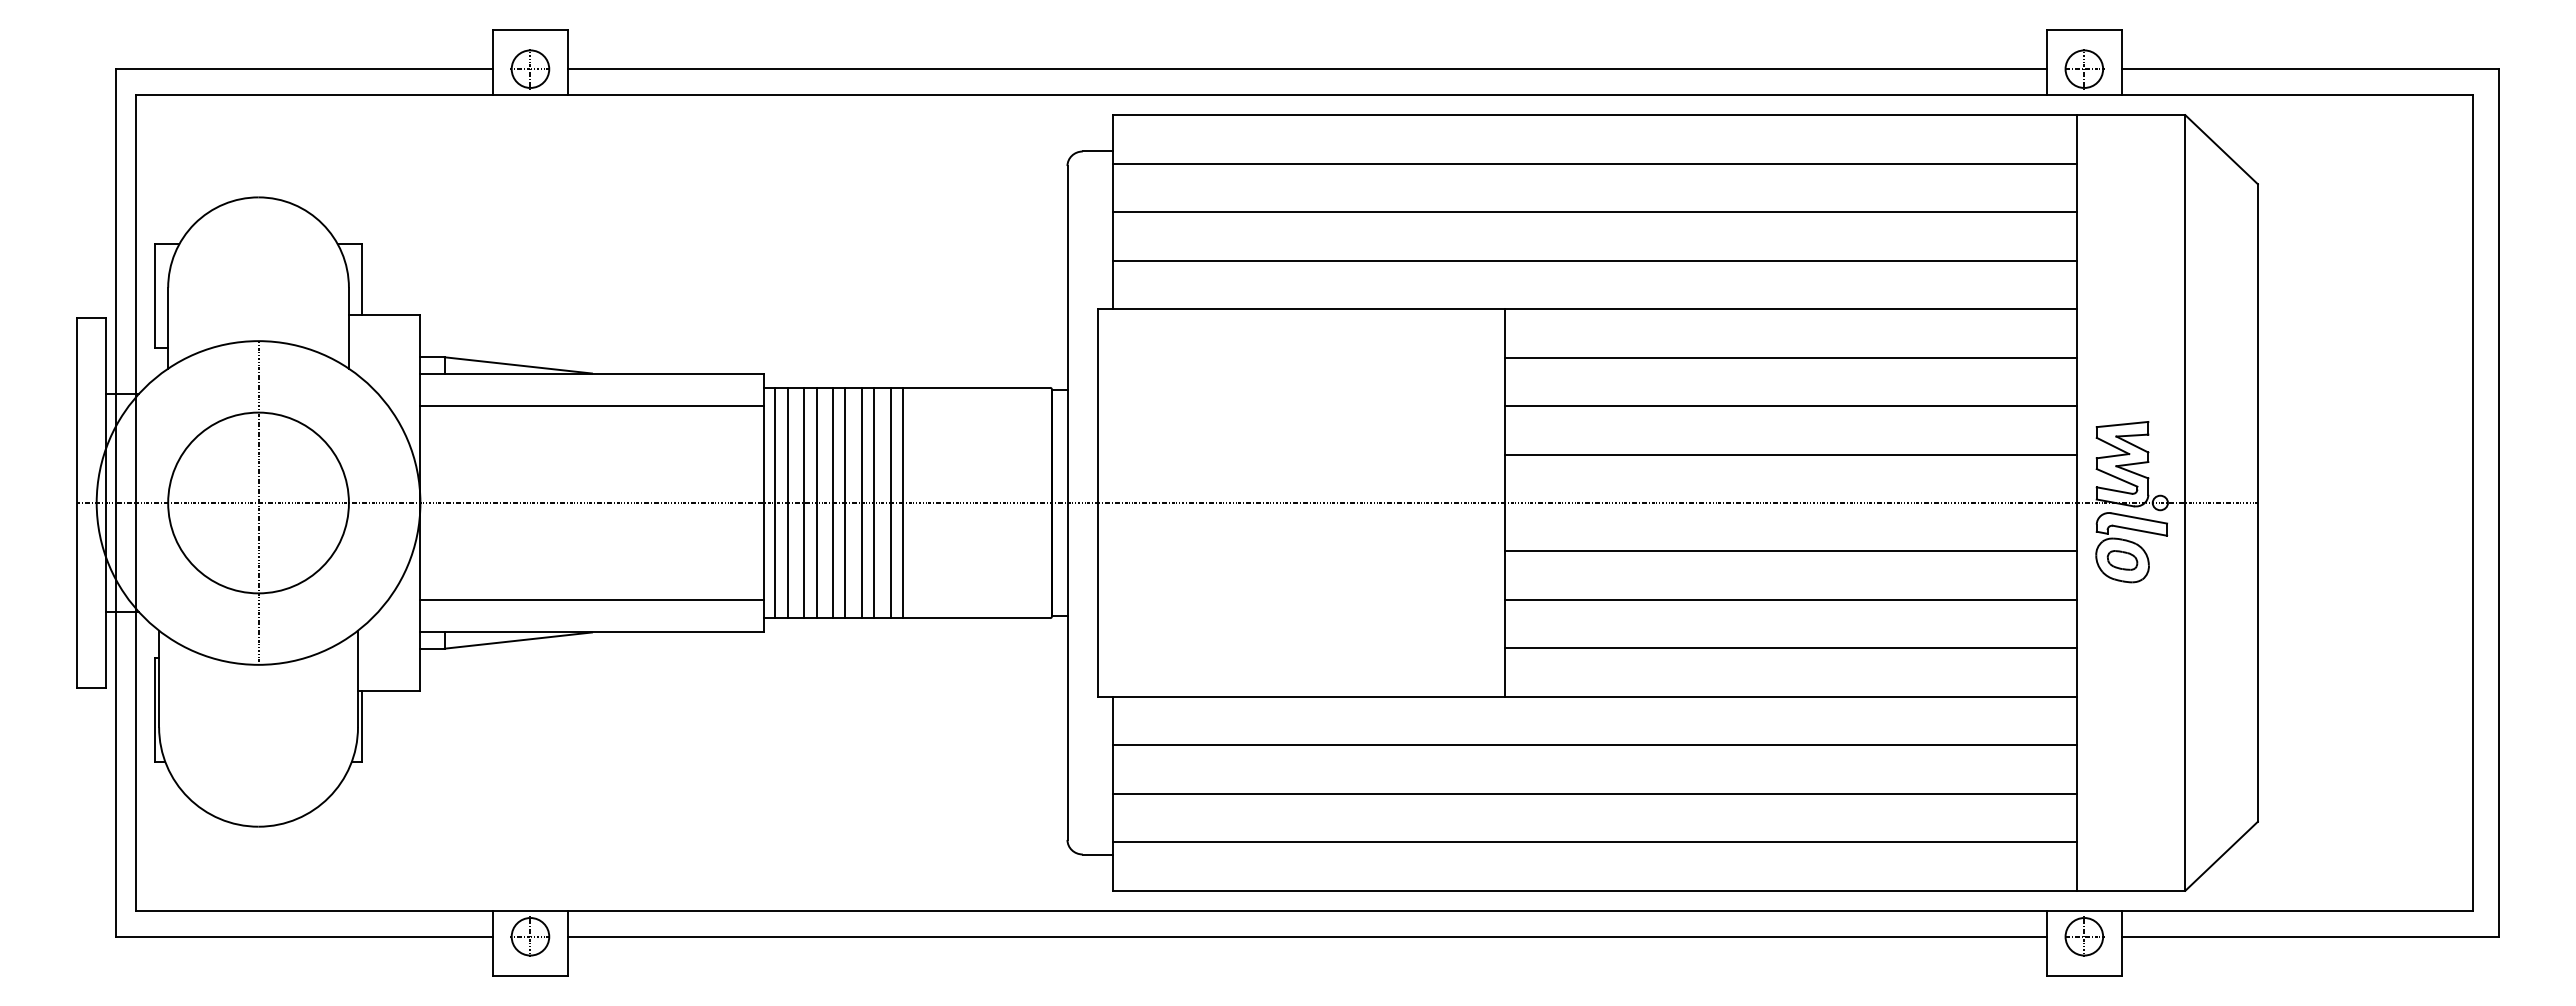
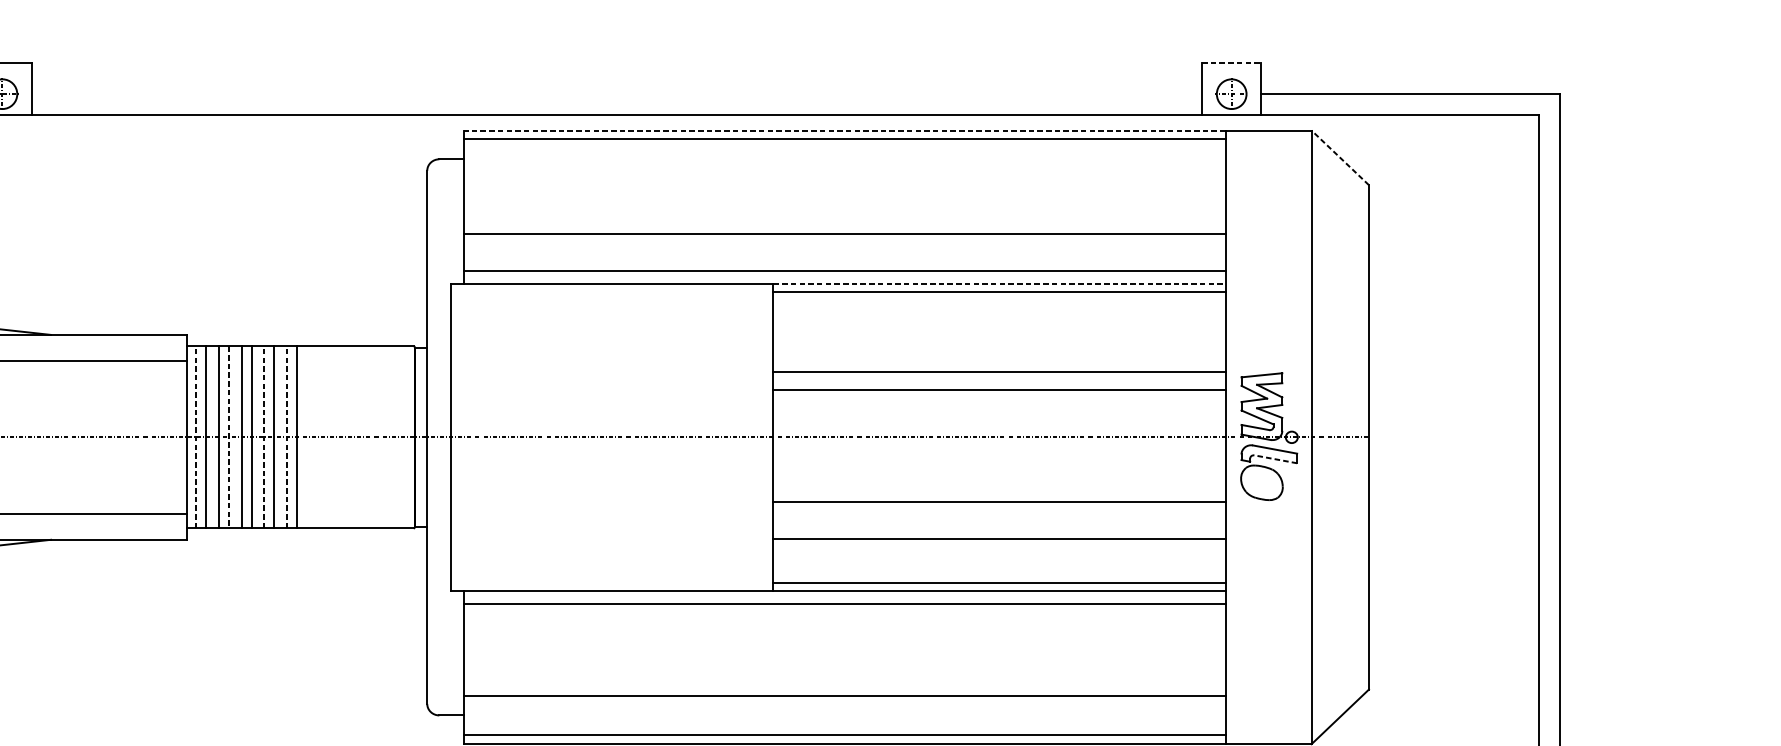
line: (2084, 30) -> (1231, 63), solid -> dashed
line: (1307, 69) -> (617, 94), removed
line: (1595, 115) -> (844, 130), solid -> dashed
line: (2221, 149) -> (1340, 157), solid -> dashed
line: (1594, 163) -> (844, 138), moved
line: (1594, 212) -> (844, 234), moved
line: (1594, 260) -> (844, 270), moved
line: (1790, 309) -> (999, 284), solid -> dashed
line: (1790, 357) -> (999, 292), moved
line: (1790, 406) -> (999, 390), moved
line: (1790, 454) -> (999, 372), moved
line: (775, 502) -> (196, 436), solid -> dashed
line: (861, 502) -> (264, 436), solid -> dashed
line: (890, 502) -> (287, 436), solid -> dashed
line: (816, 503) -> (228, 437), solid -> dashed
line: (2139, 530) -> (1275, 459), solid -> dashed
line: (1790, 551) -> (999, 501), moved
part: (2122, 560) -> (1261, 482), removed
line: (1790, 599) -> (999, 539), moved
line: (1790, 648) -> (999, 583), moved
line: (1594, 745) -> (844, 603), moved
line: (1594, 793) -> (844, 695), moved
line: (1594, 842) -> (844, 735), moved

